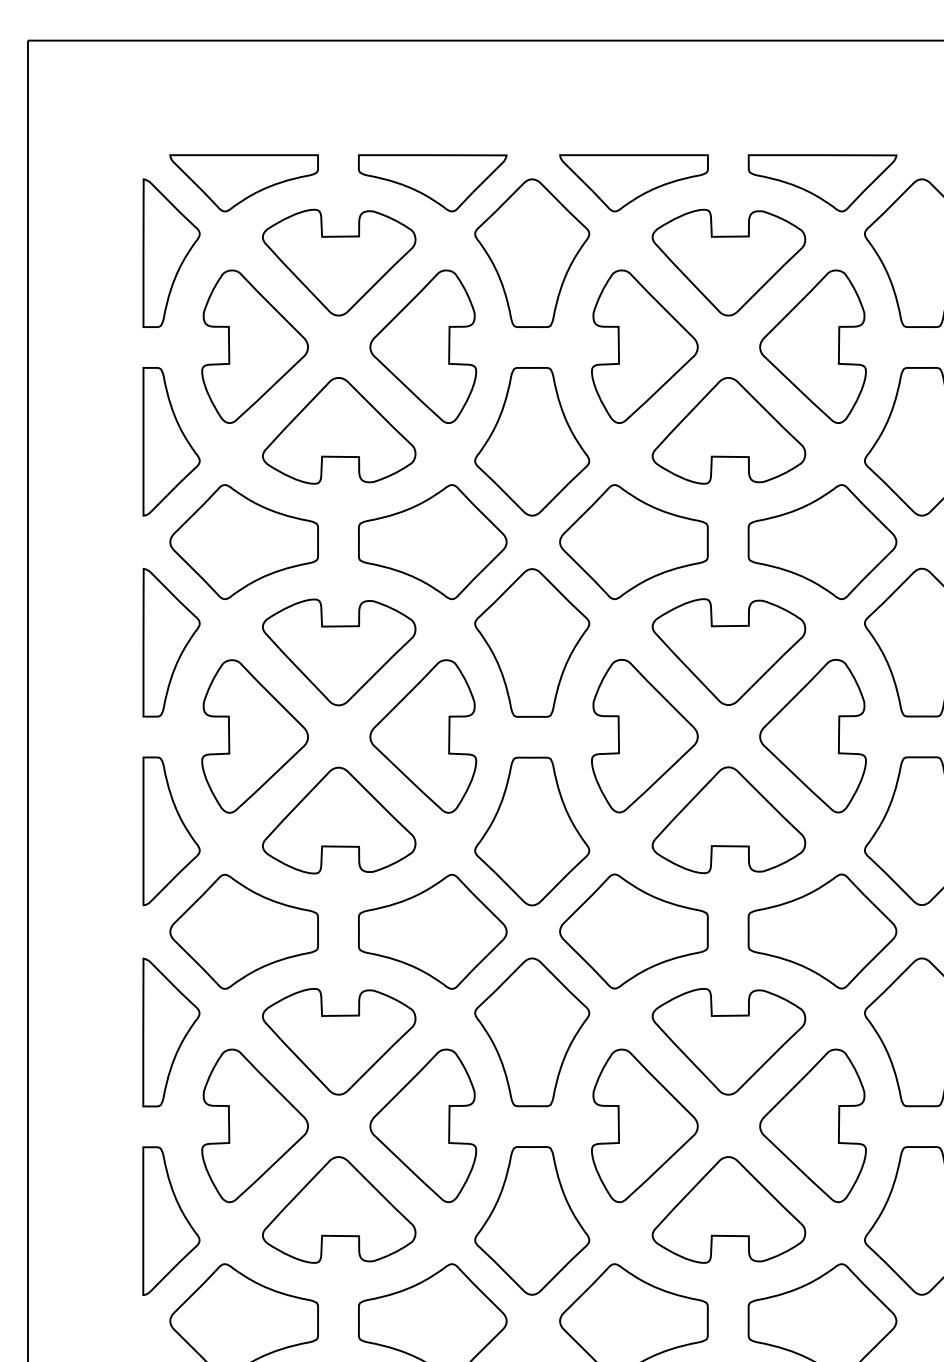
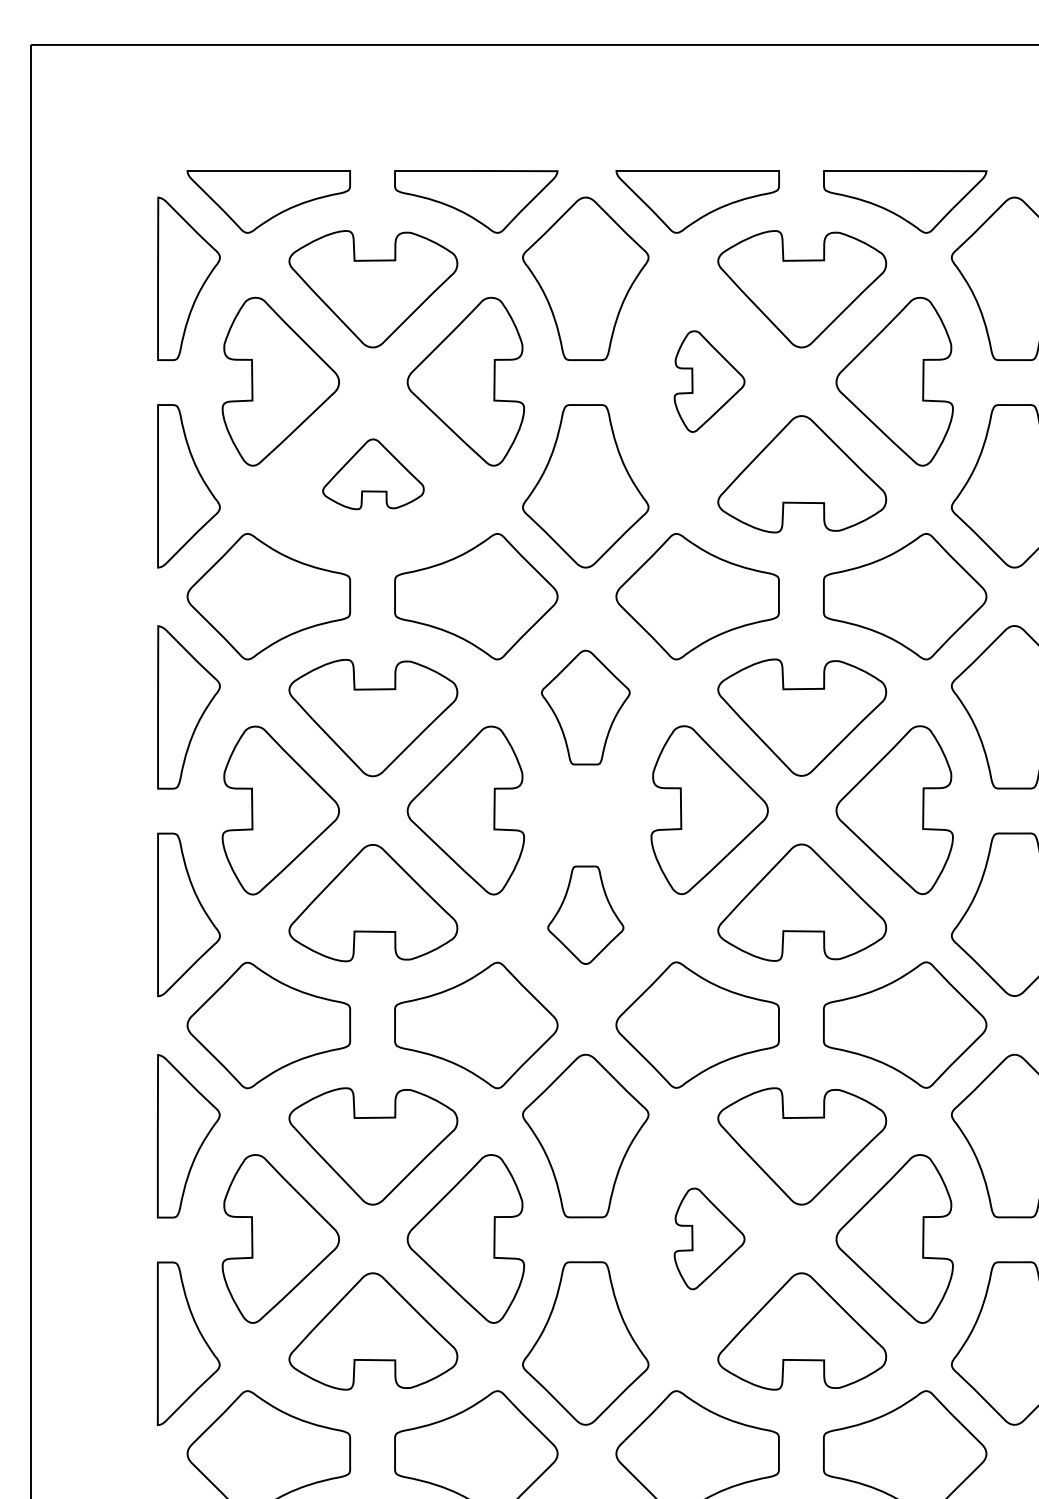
part: (644, 346) -> (709, 381), size x0.6
part: (339, 431) -> (373, 474), size x0.6
part: (531, 642) -> (585, 707), size x0.7
part: (531, 831) -> (585, 915), size x0.6
part: (644, 1125) -> (709, 1238), size x0.6

